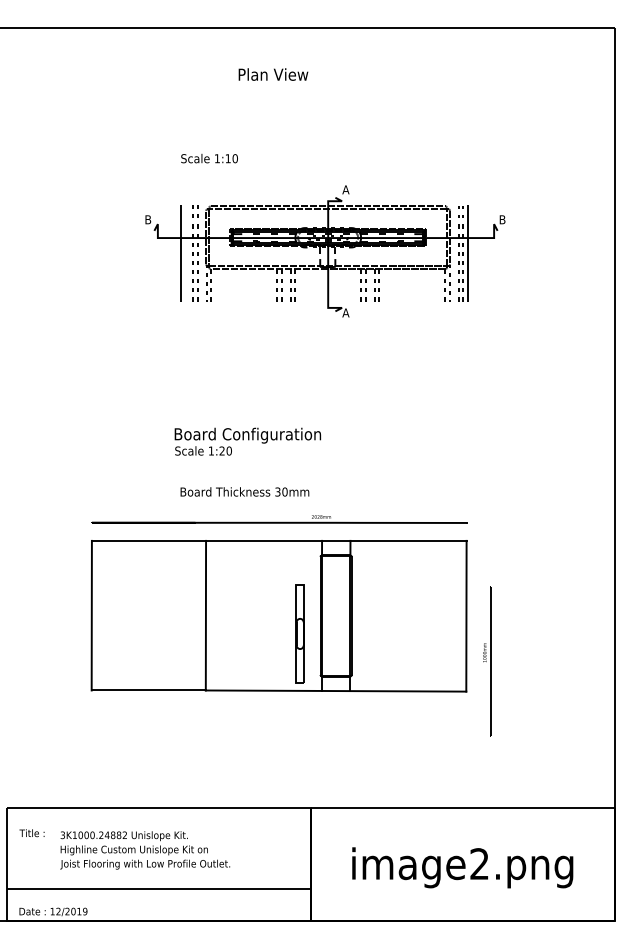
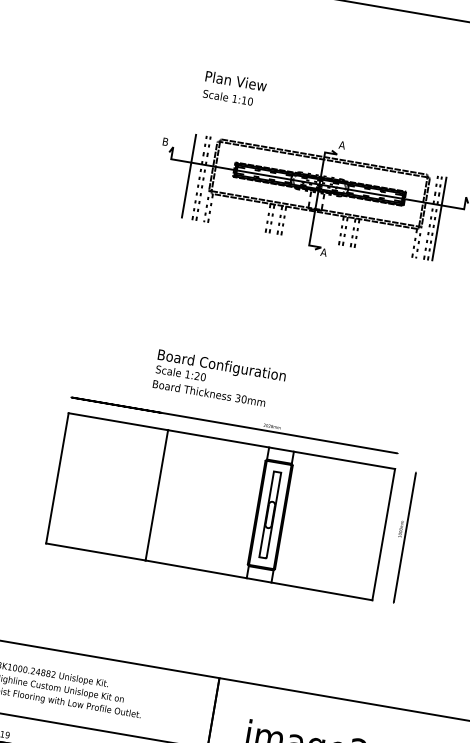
text: (273, 74) -> (236, 81), moved
text: (247, 441) -> (220, 371), moved
part: (299, 633) -> (269, 514), moved
part: (487, 661) -> (402, 537), moved

